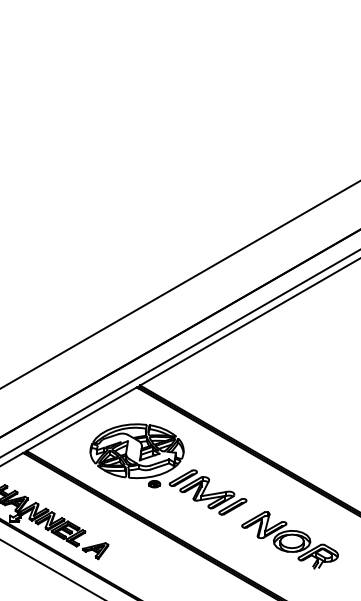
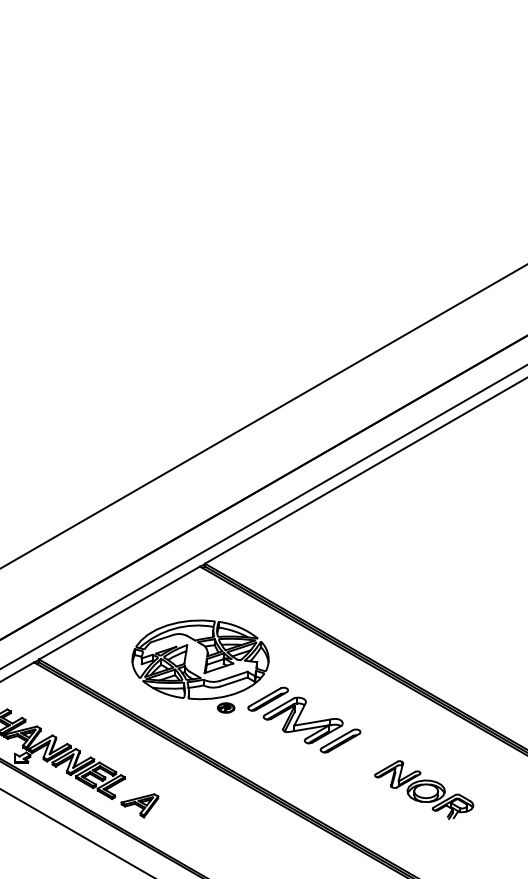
part: (289, 540) -> (423, 790), size x0.7

